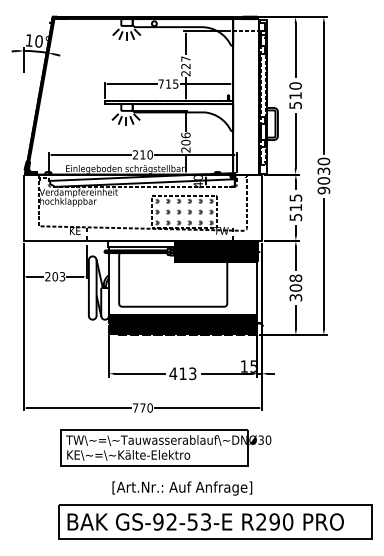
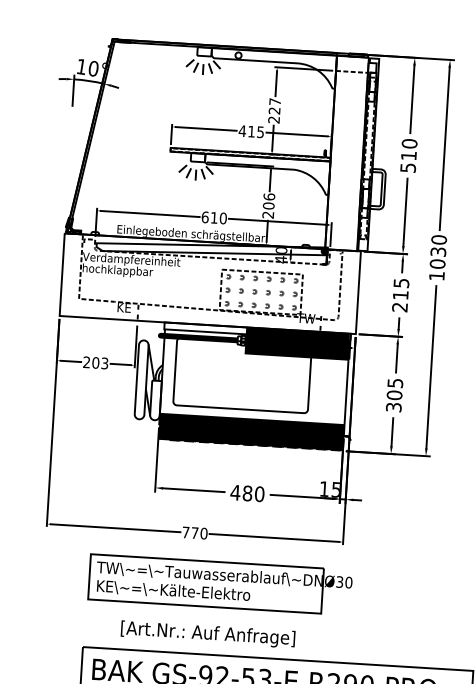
text: (161, 83) -> (242, 130), 715 -> 415
text: (135, 154) -> (205, 216), 210 -> 610
text: (323, 190) -> (436, 275), 9030 -> 1030
text: (295, 217) -> (399, 307), 515 -> 215
text: (295, 278) -> (394, 383), 308 -> 305
text: (187, 373) -> (253, 493), 413 -> 480
text: (182, 488) -> (208, 634), moved

